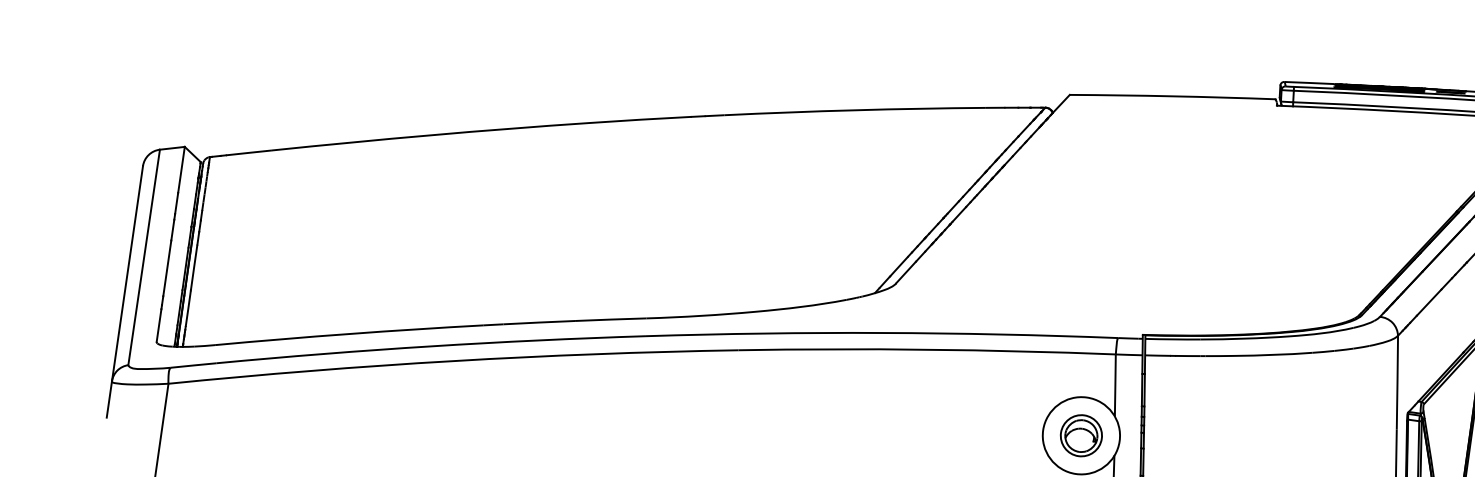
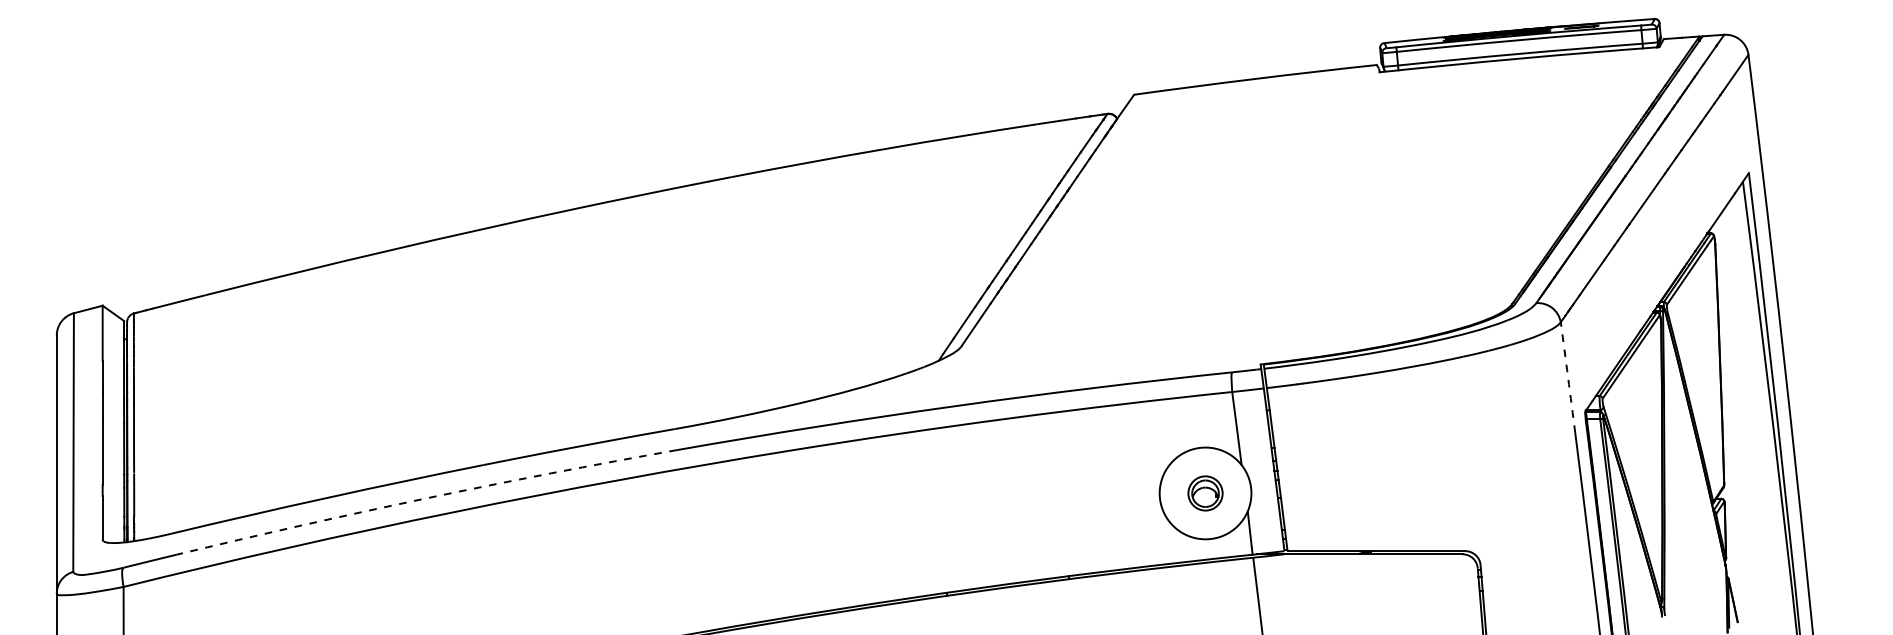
arc: (430, 346) -> (425, 498), solid -> dashed
arc: (1397, 382) -> (1568, 377), solid -> dashed
part: (1081, 435) -> (1205, 493), size x0.7

